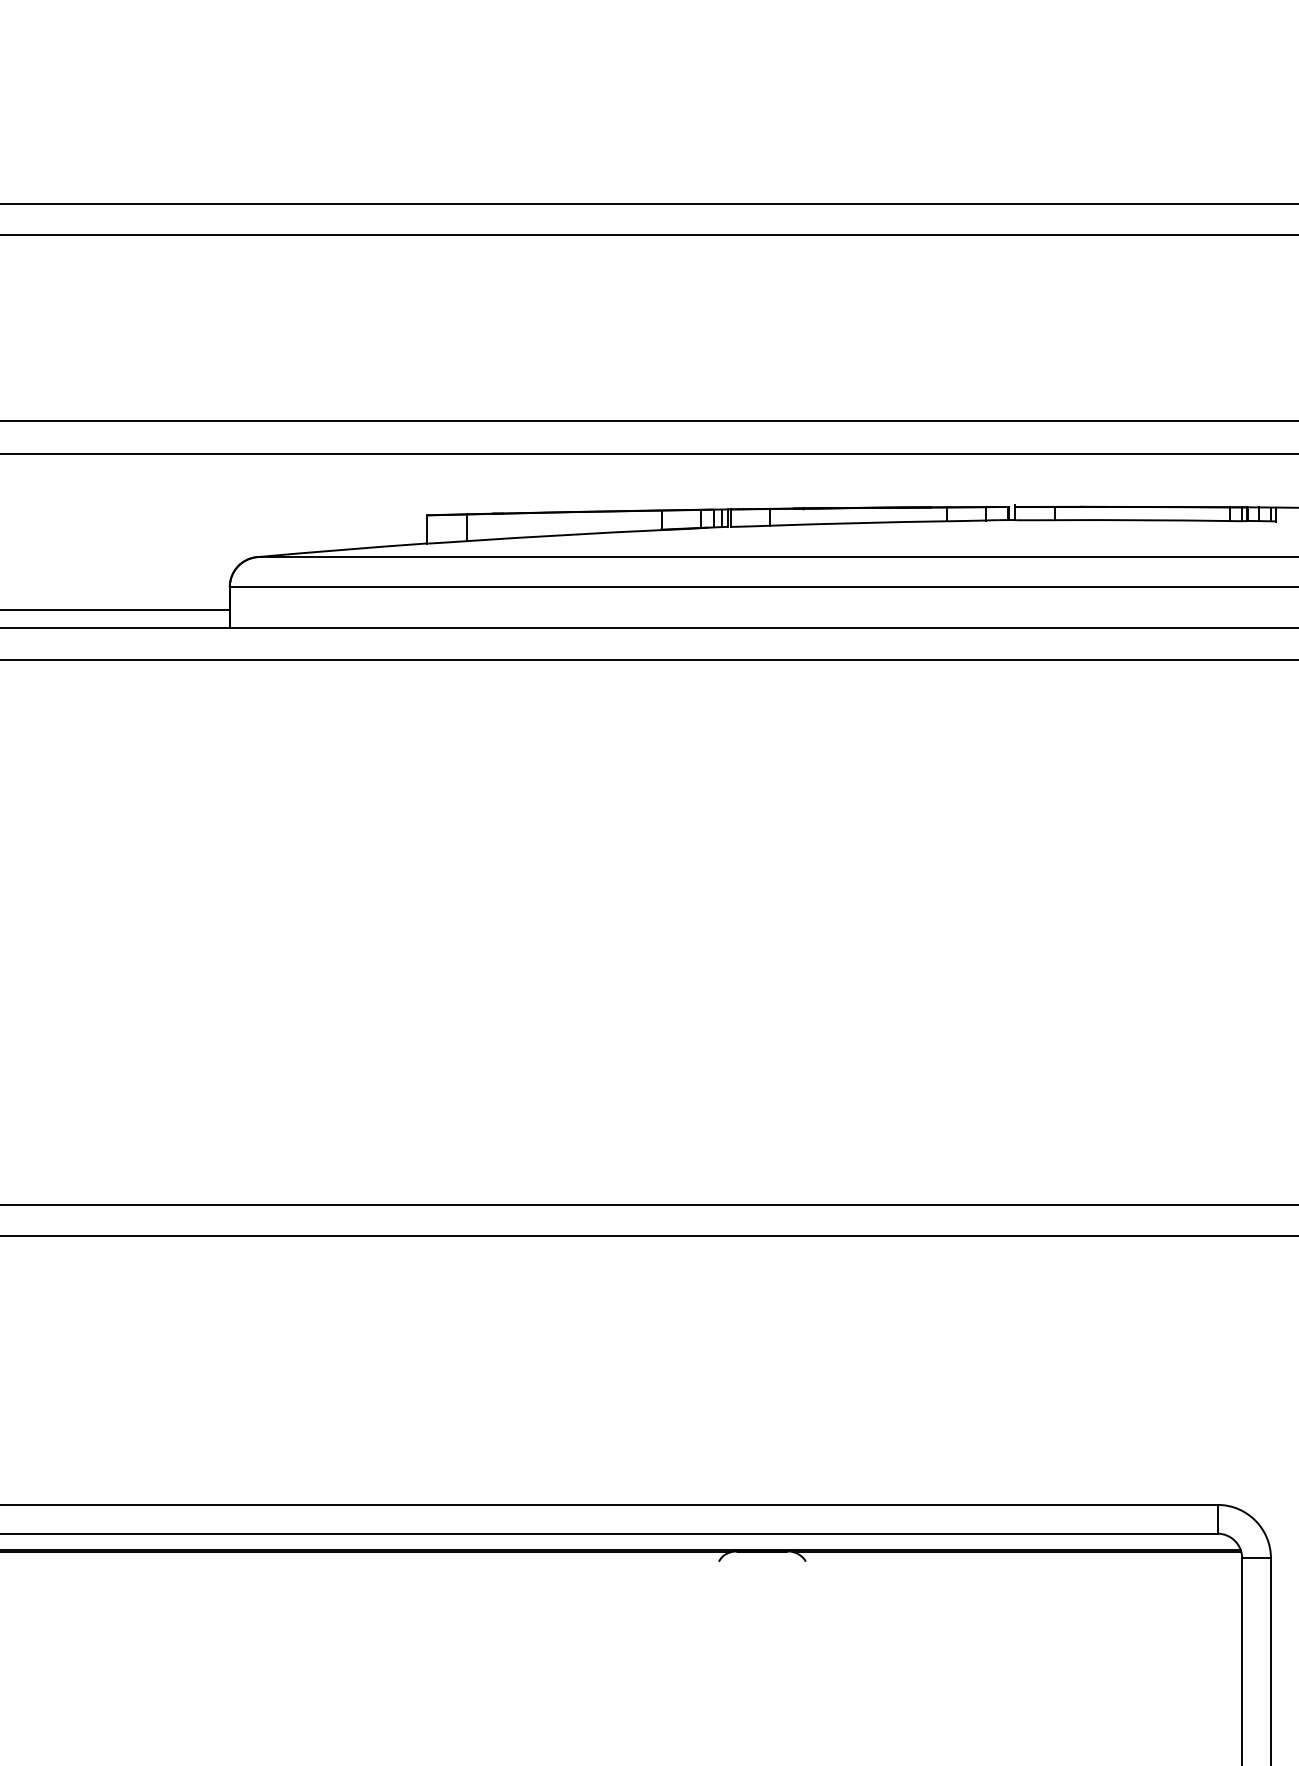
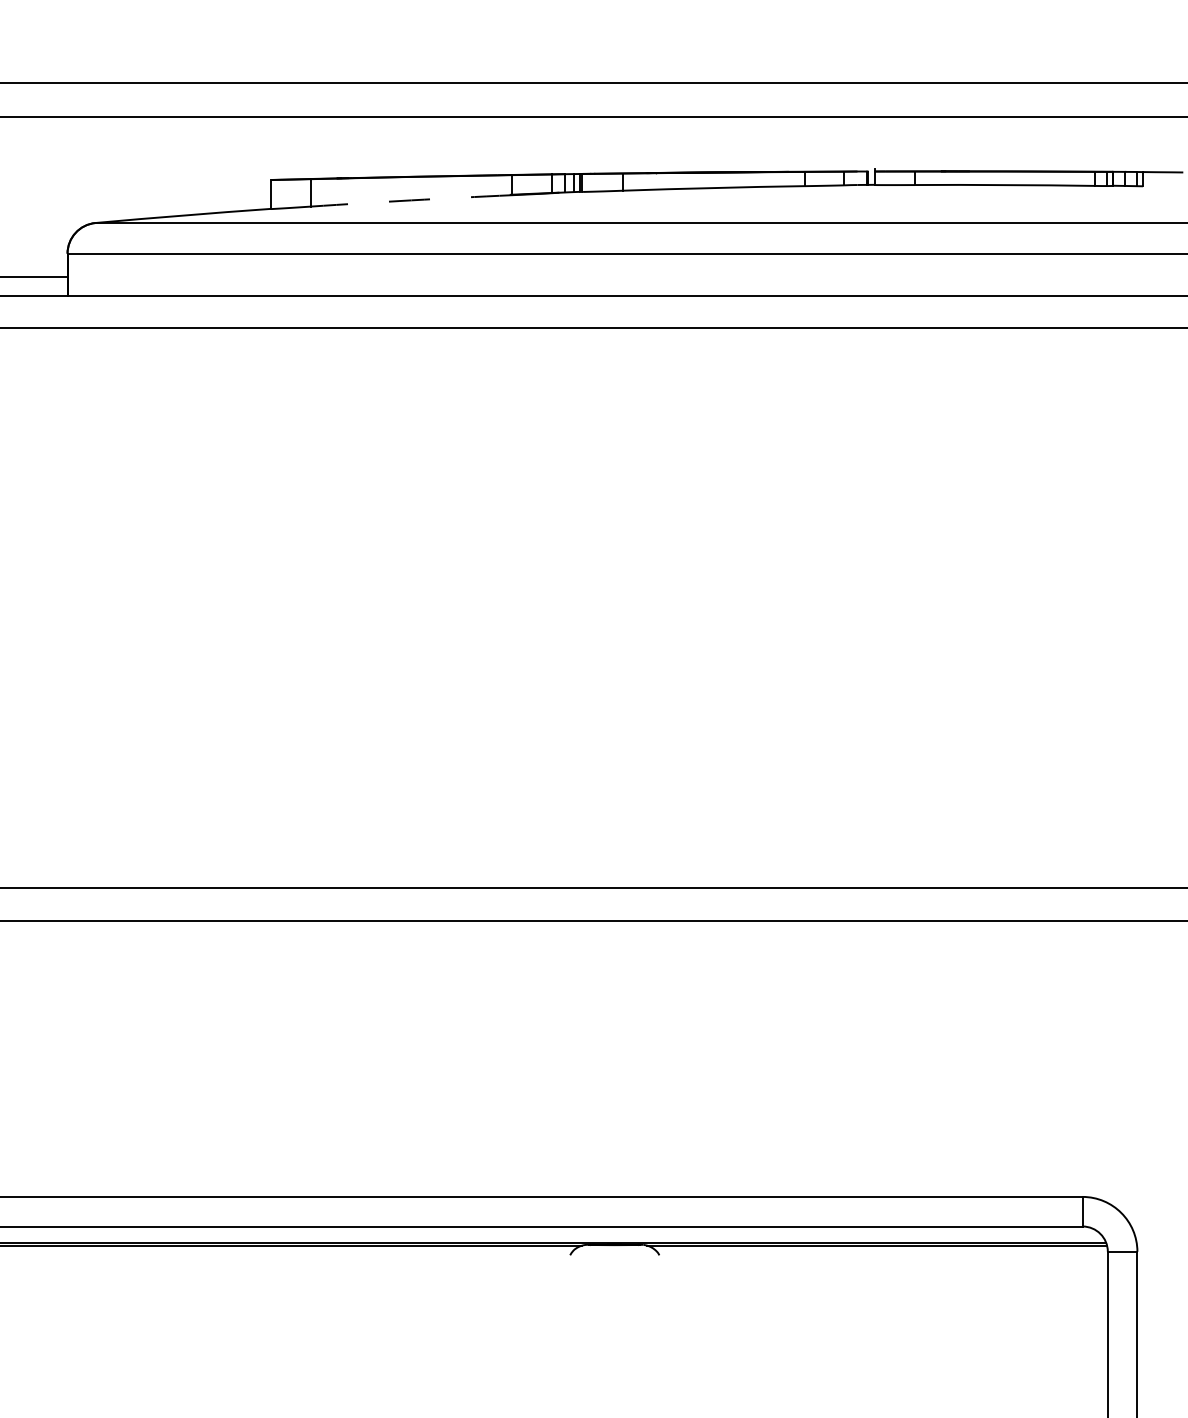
arc: (564, 535) -> (411, 200), solid -> dashed

